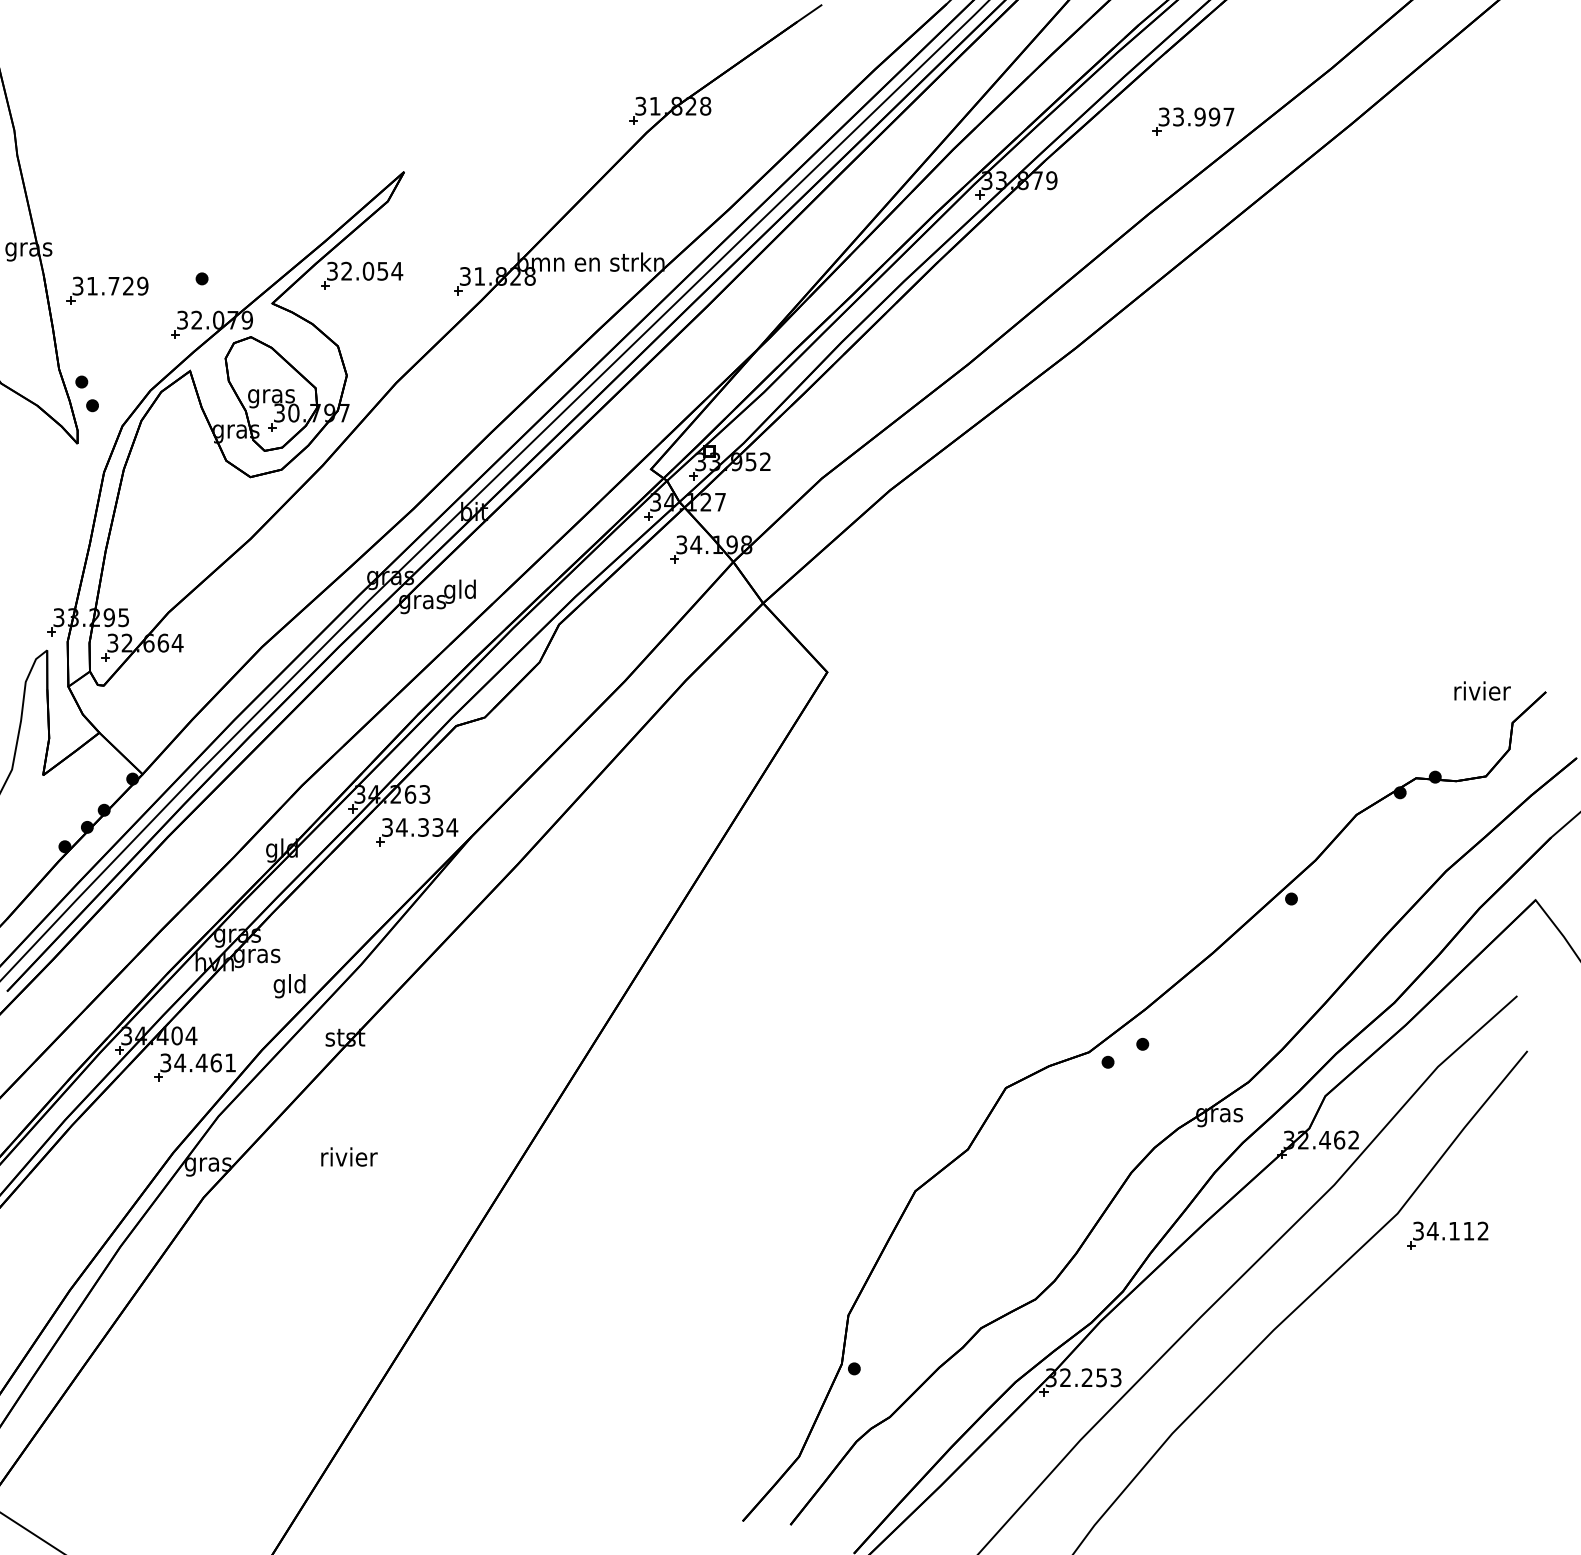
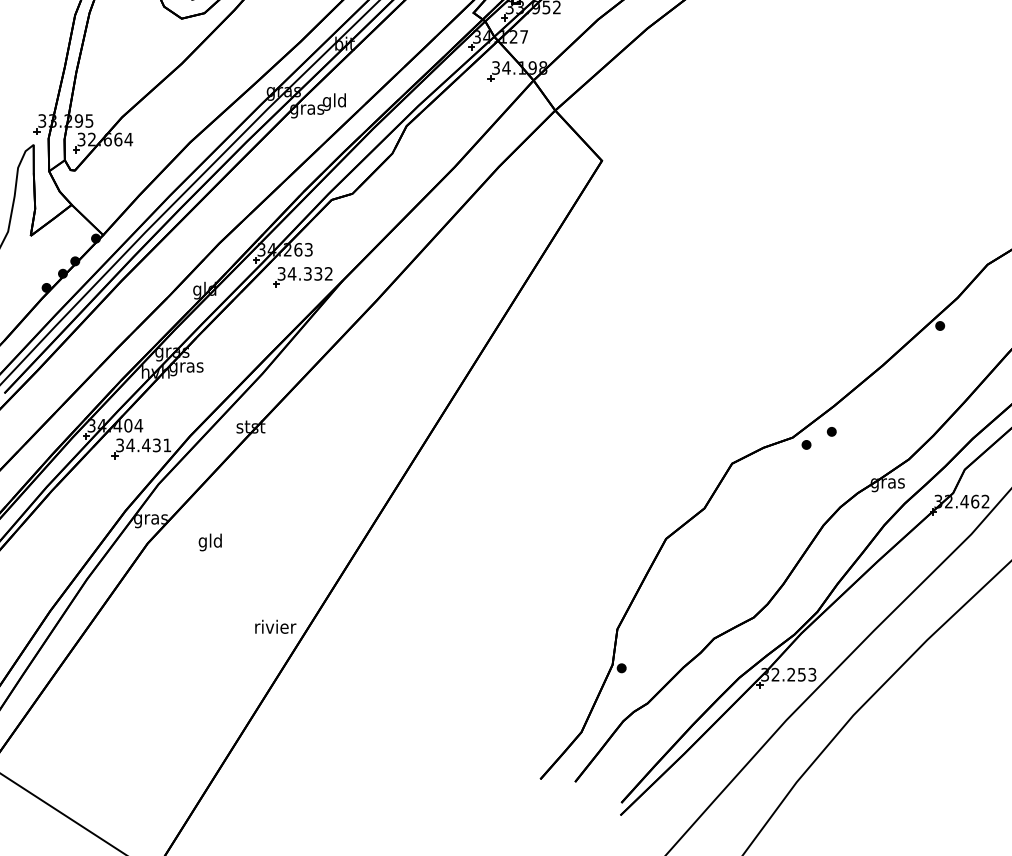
text: (452, 827) -> (328, 273), 34.334 -> 34.332
text: (289, 986) -> (210, 542), moved
text: (215, 1062) -> (156, 445), 34.461 -> 34.431
text: (349, 1156) -> (275, 626), moved

